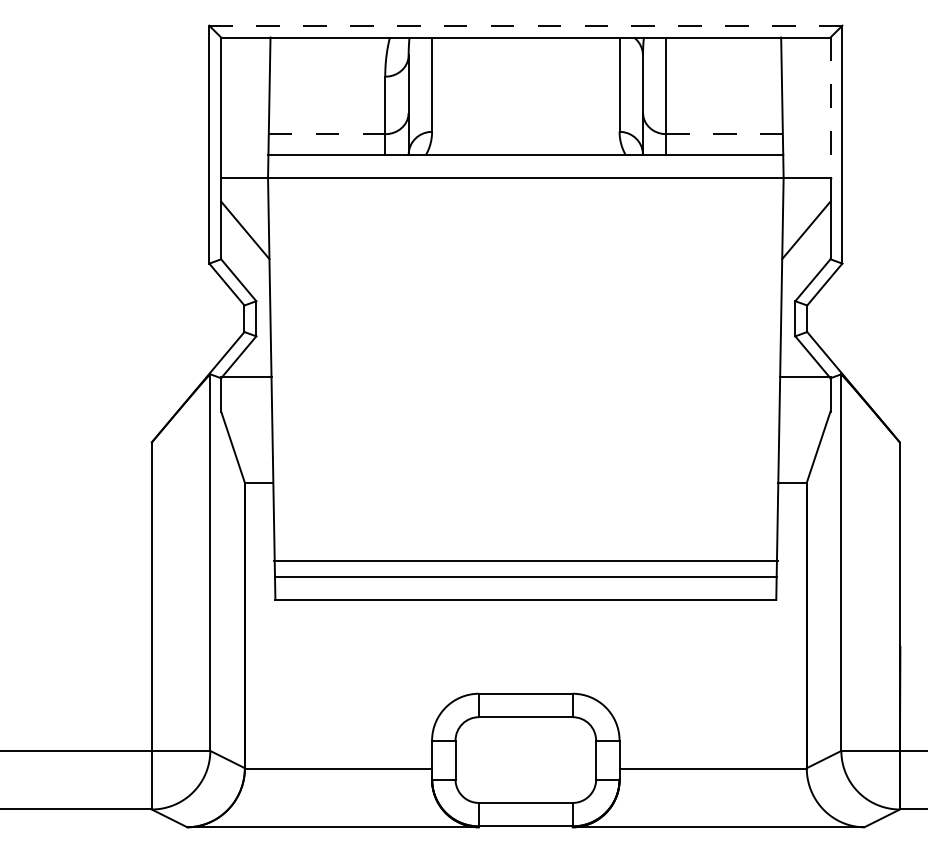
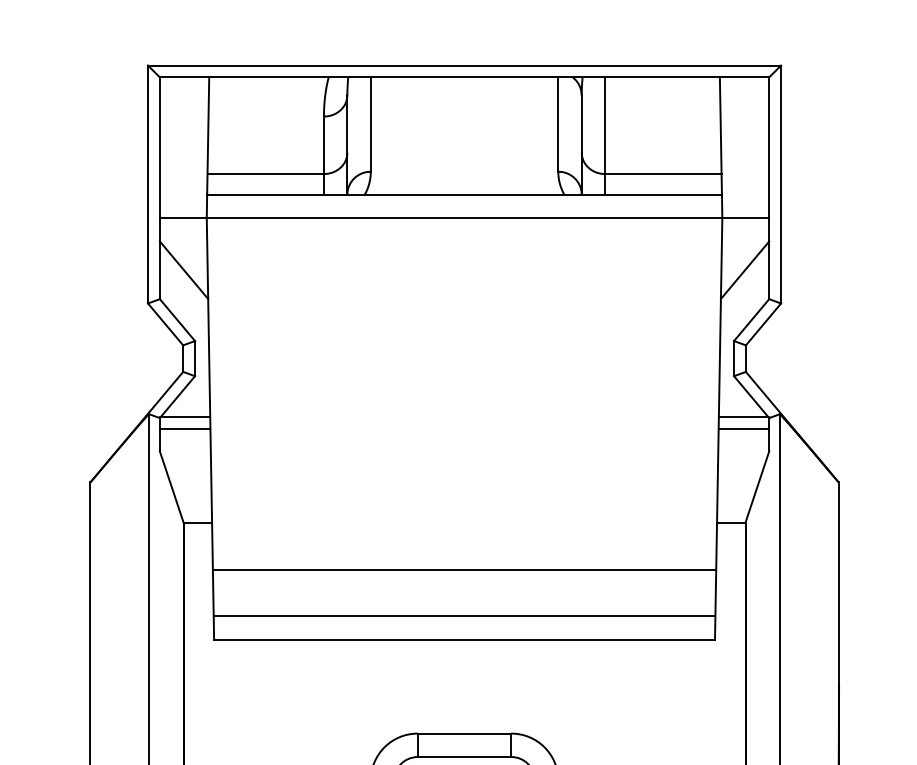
line: (525, 25) -> (464, 65), dashed -> solid
line: (830, 108) -> (769, 148), dashed -> solid
line: (327, 134) -> (266, 174), dashed -> solid
line: (725, 134) -> (664, 174), dashed -> solid
line: (246, 389) -> (185, 429), added
line: (804, 389) -> (743, 429), added
line: (525, 561) -> (464, 570), moved

